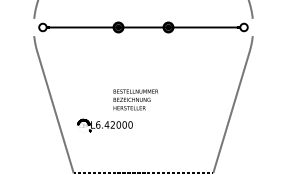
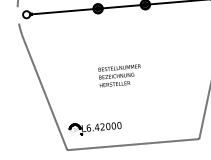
part: (104, 125) -> (94, 128), moved

